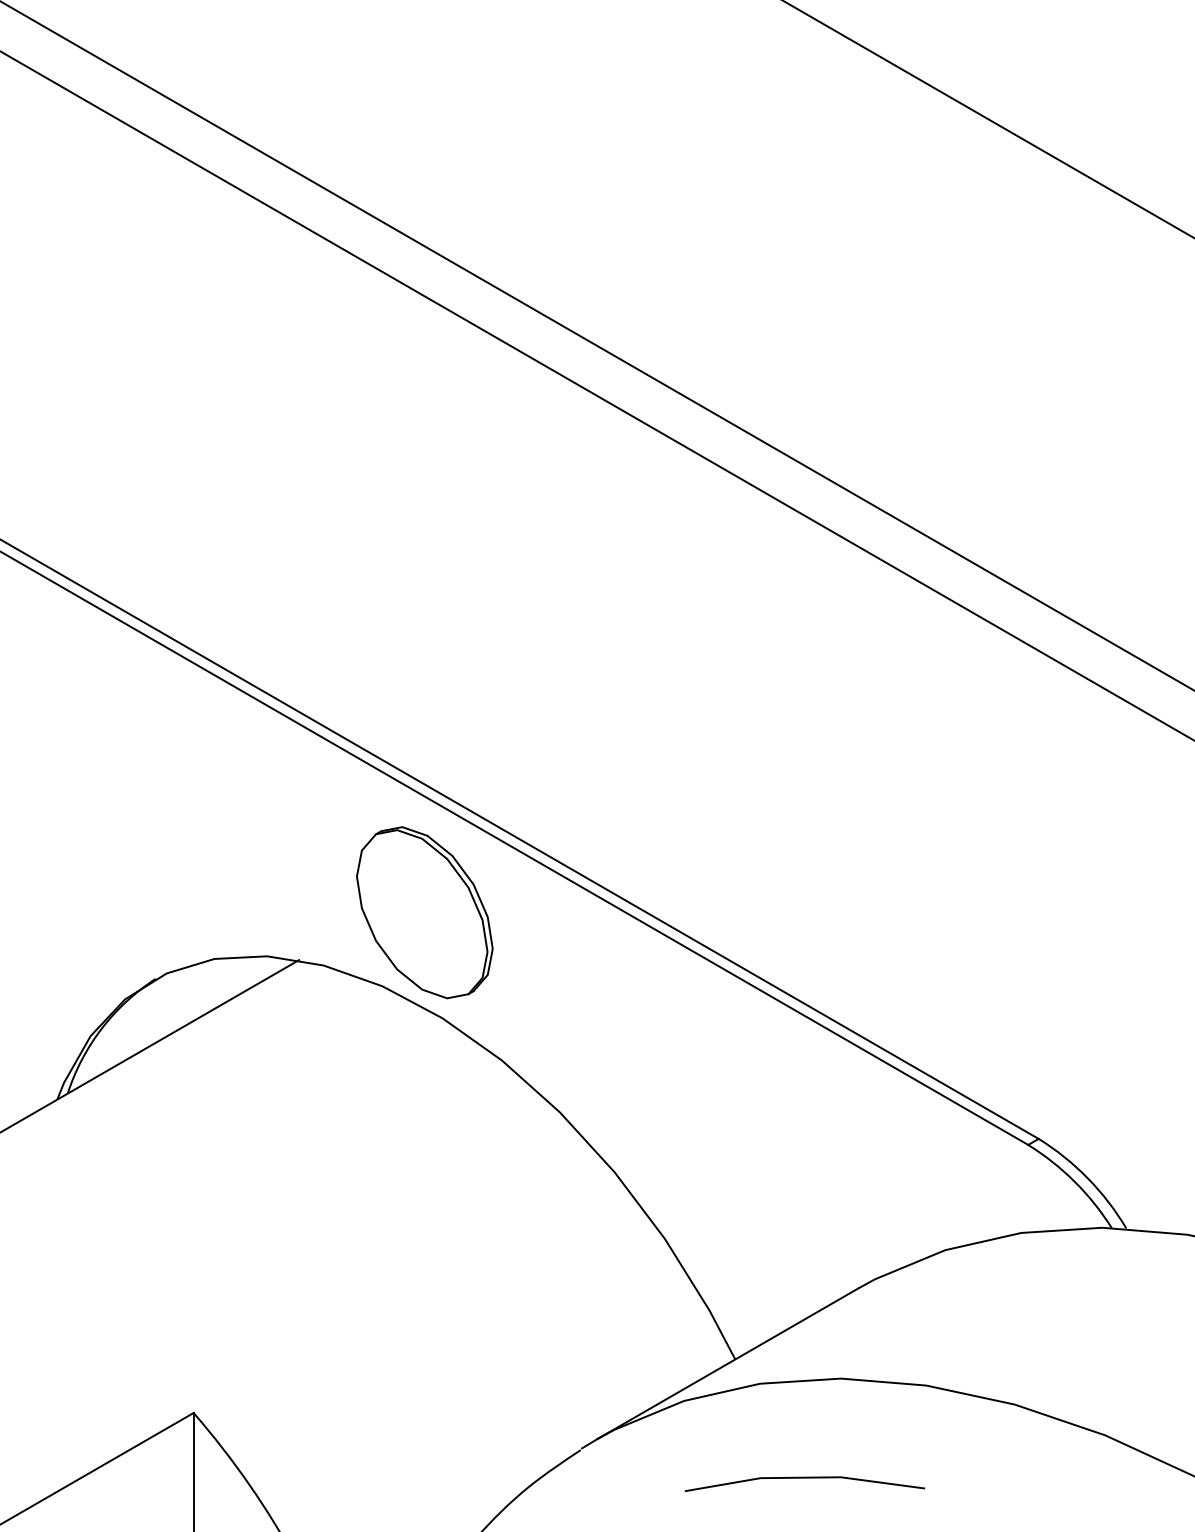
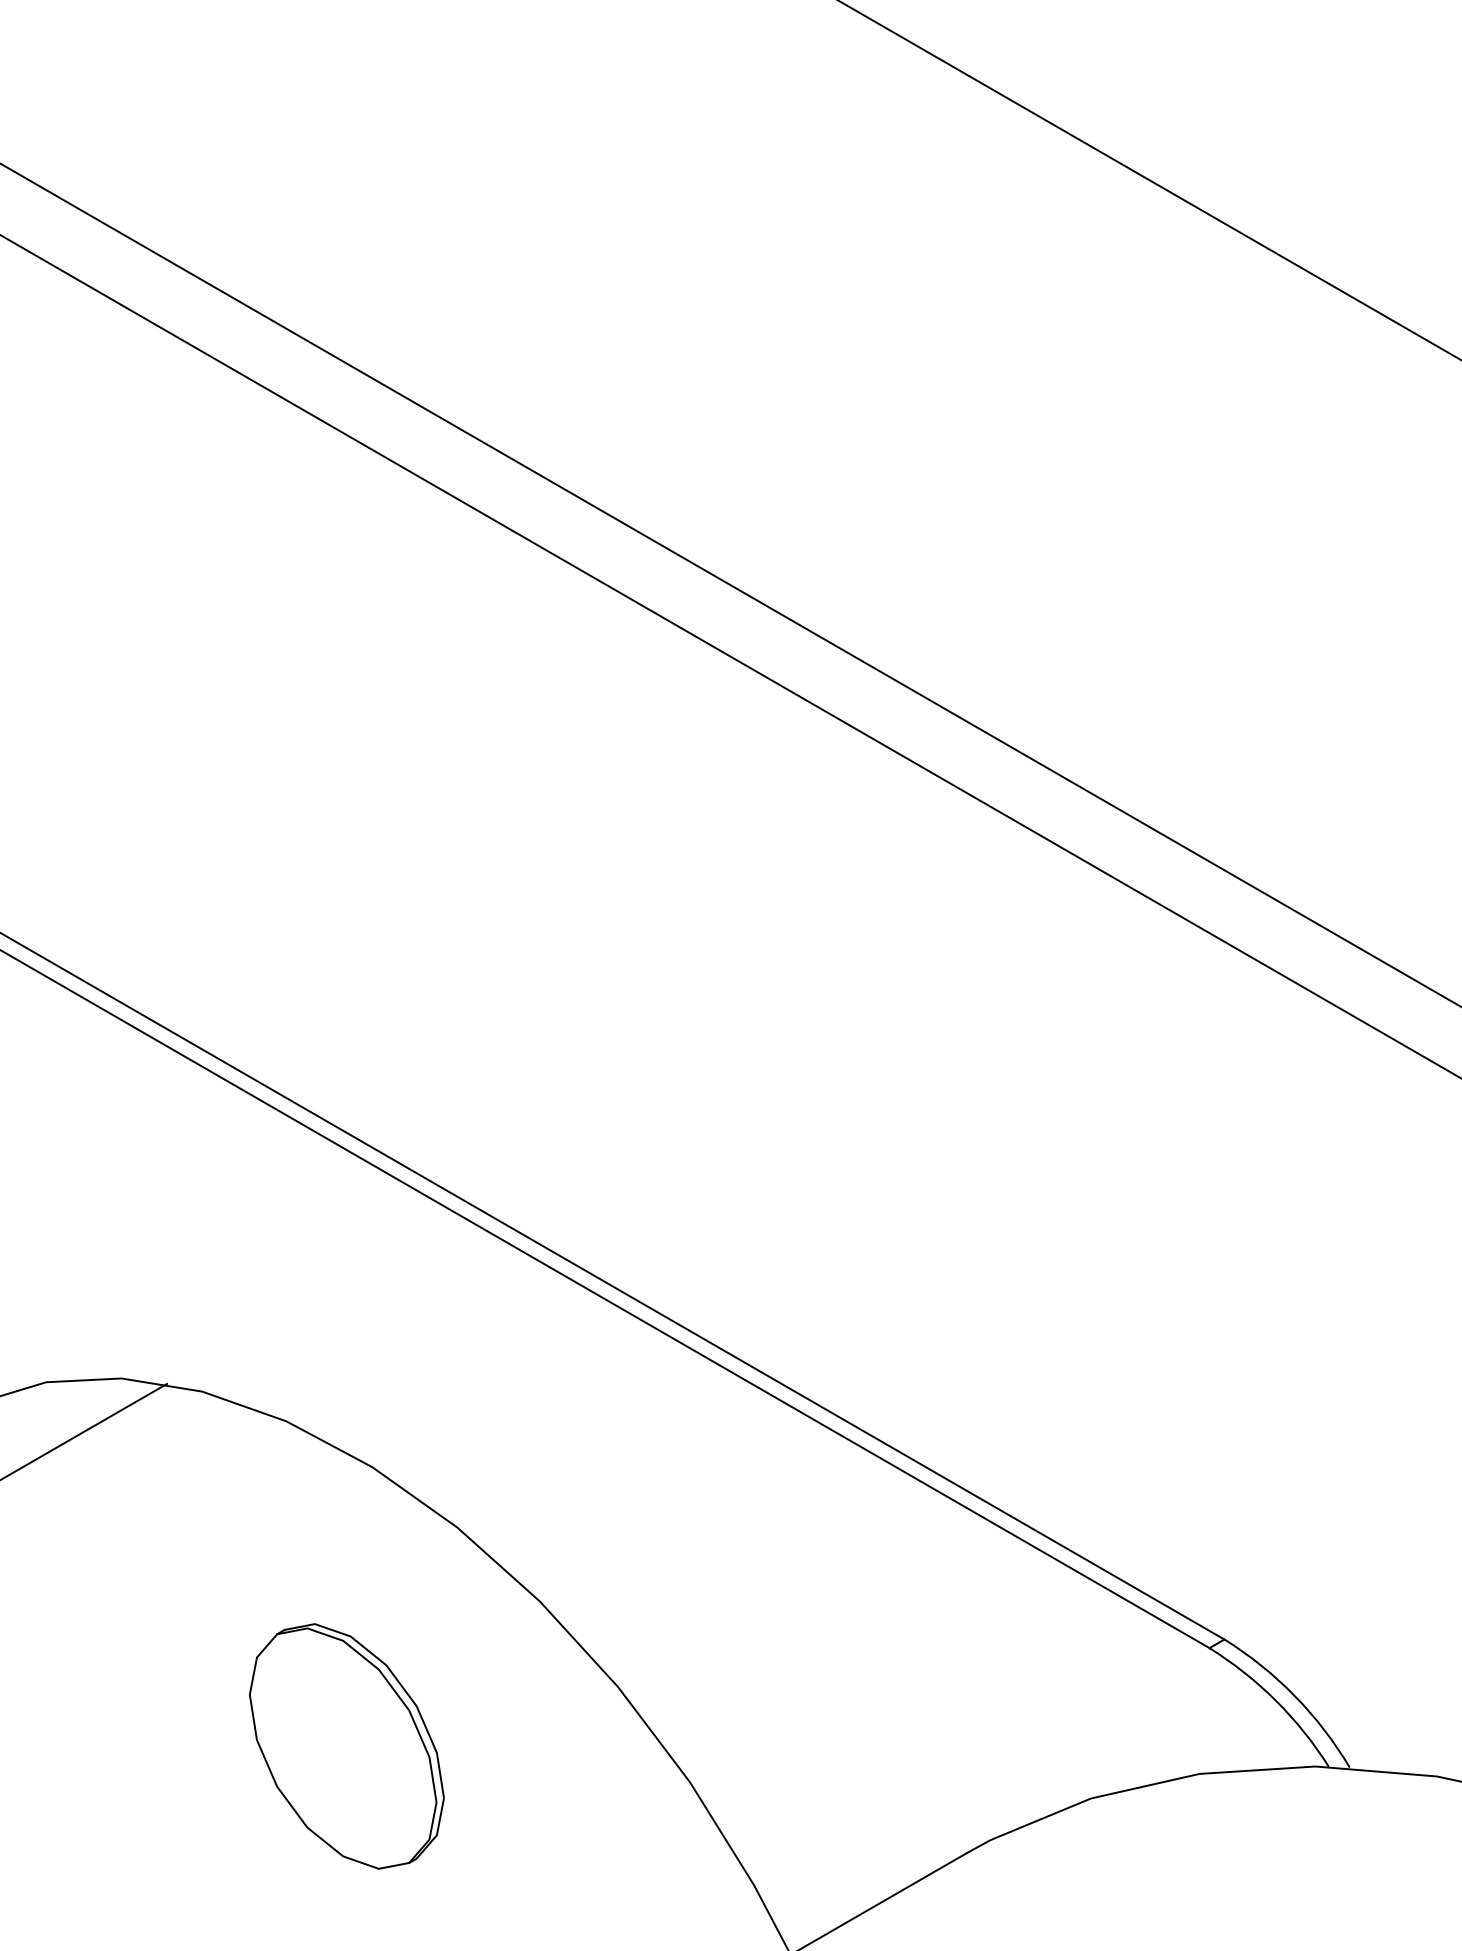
part: (424, 912) -> (346, 1746), moved

